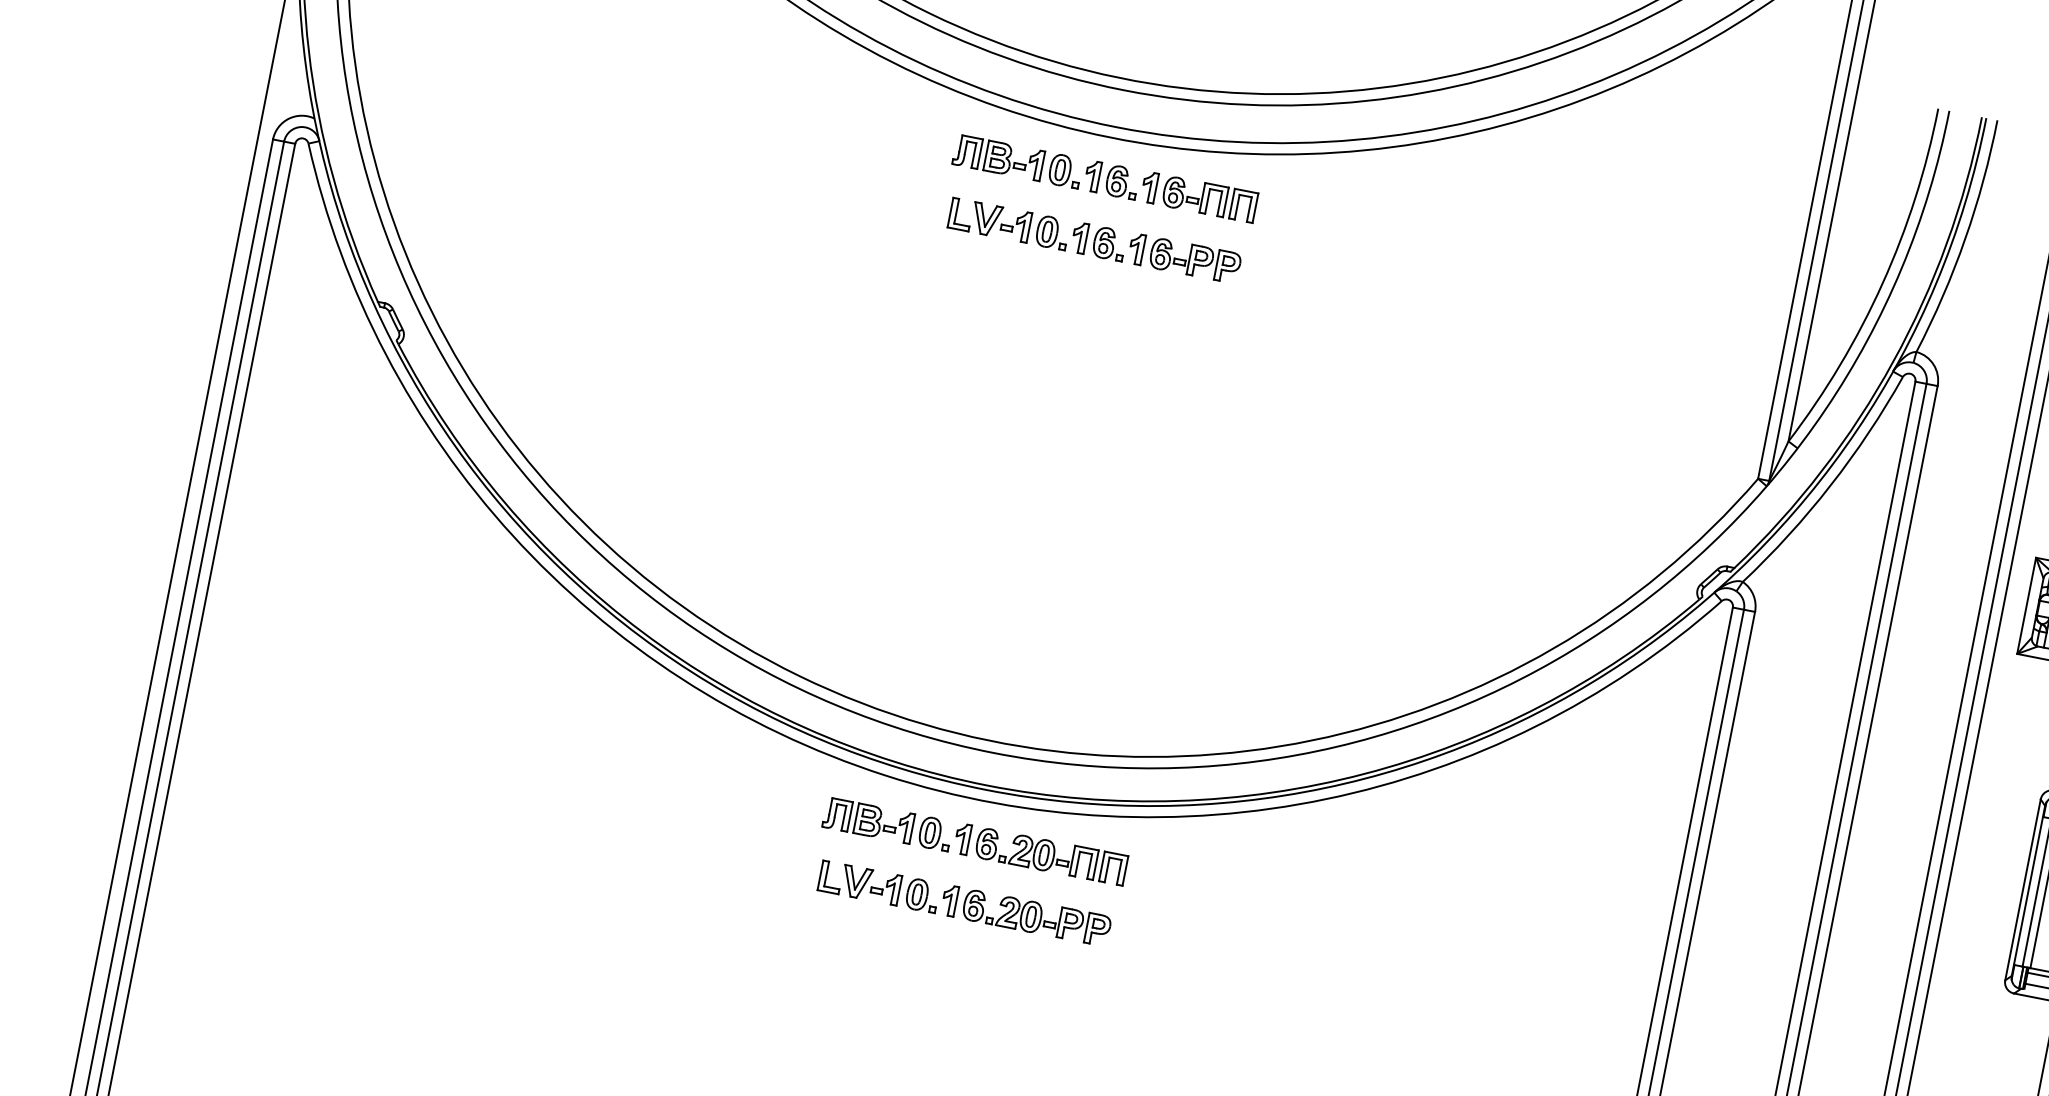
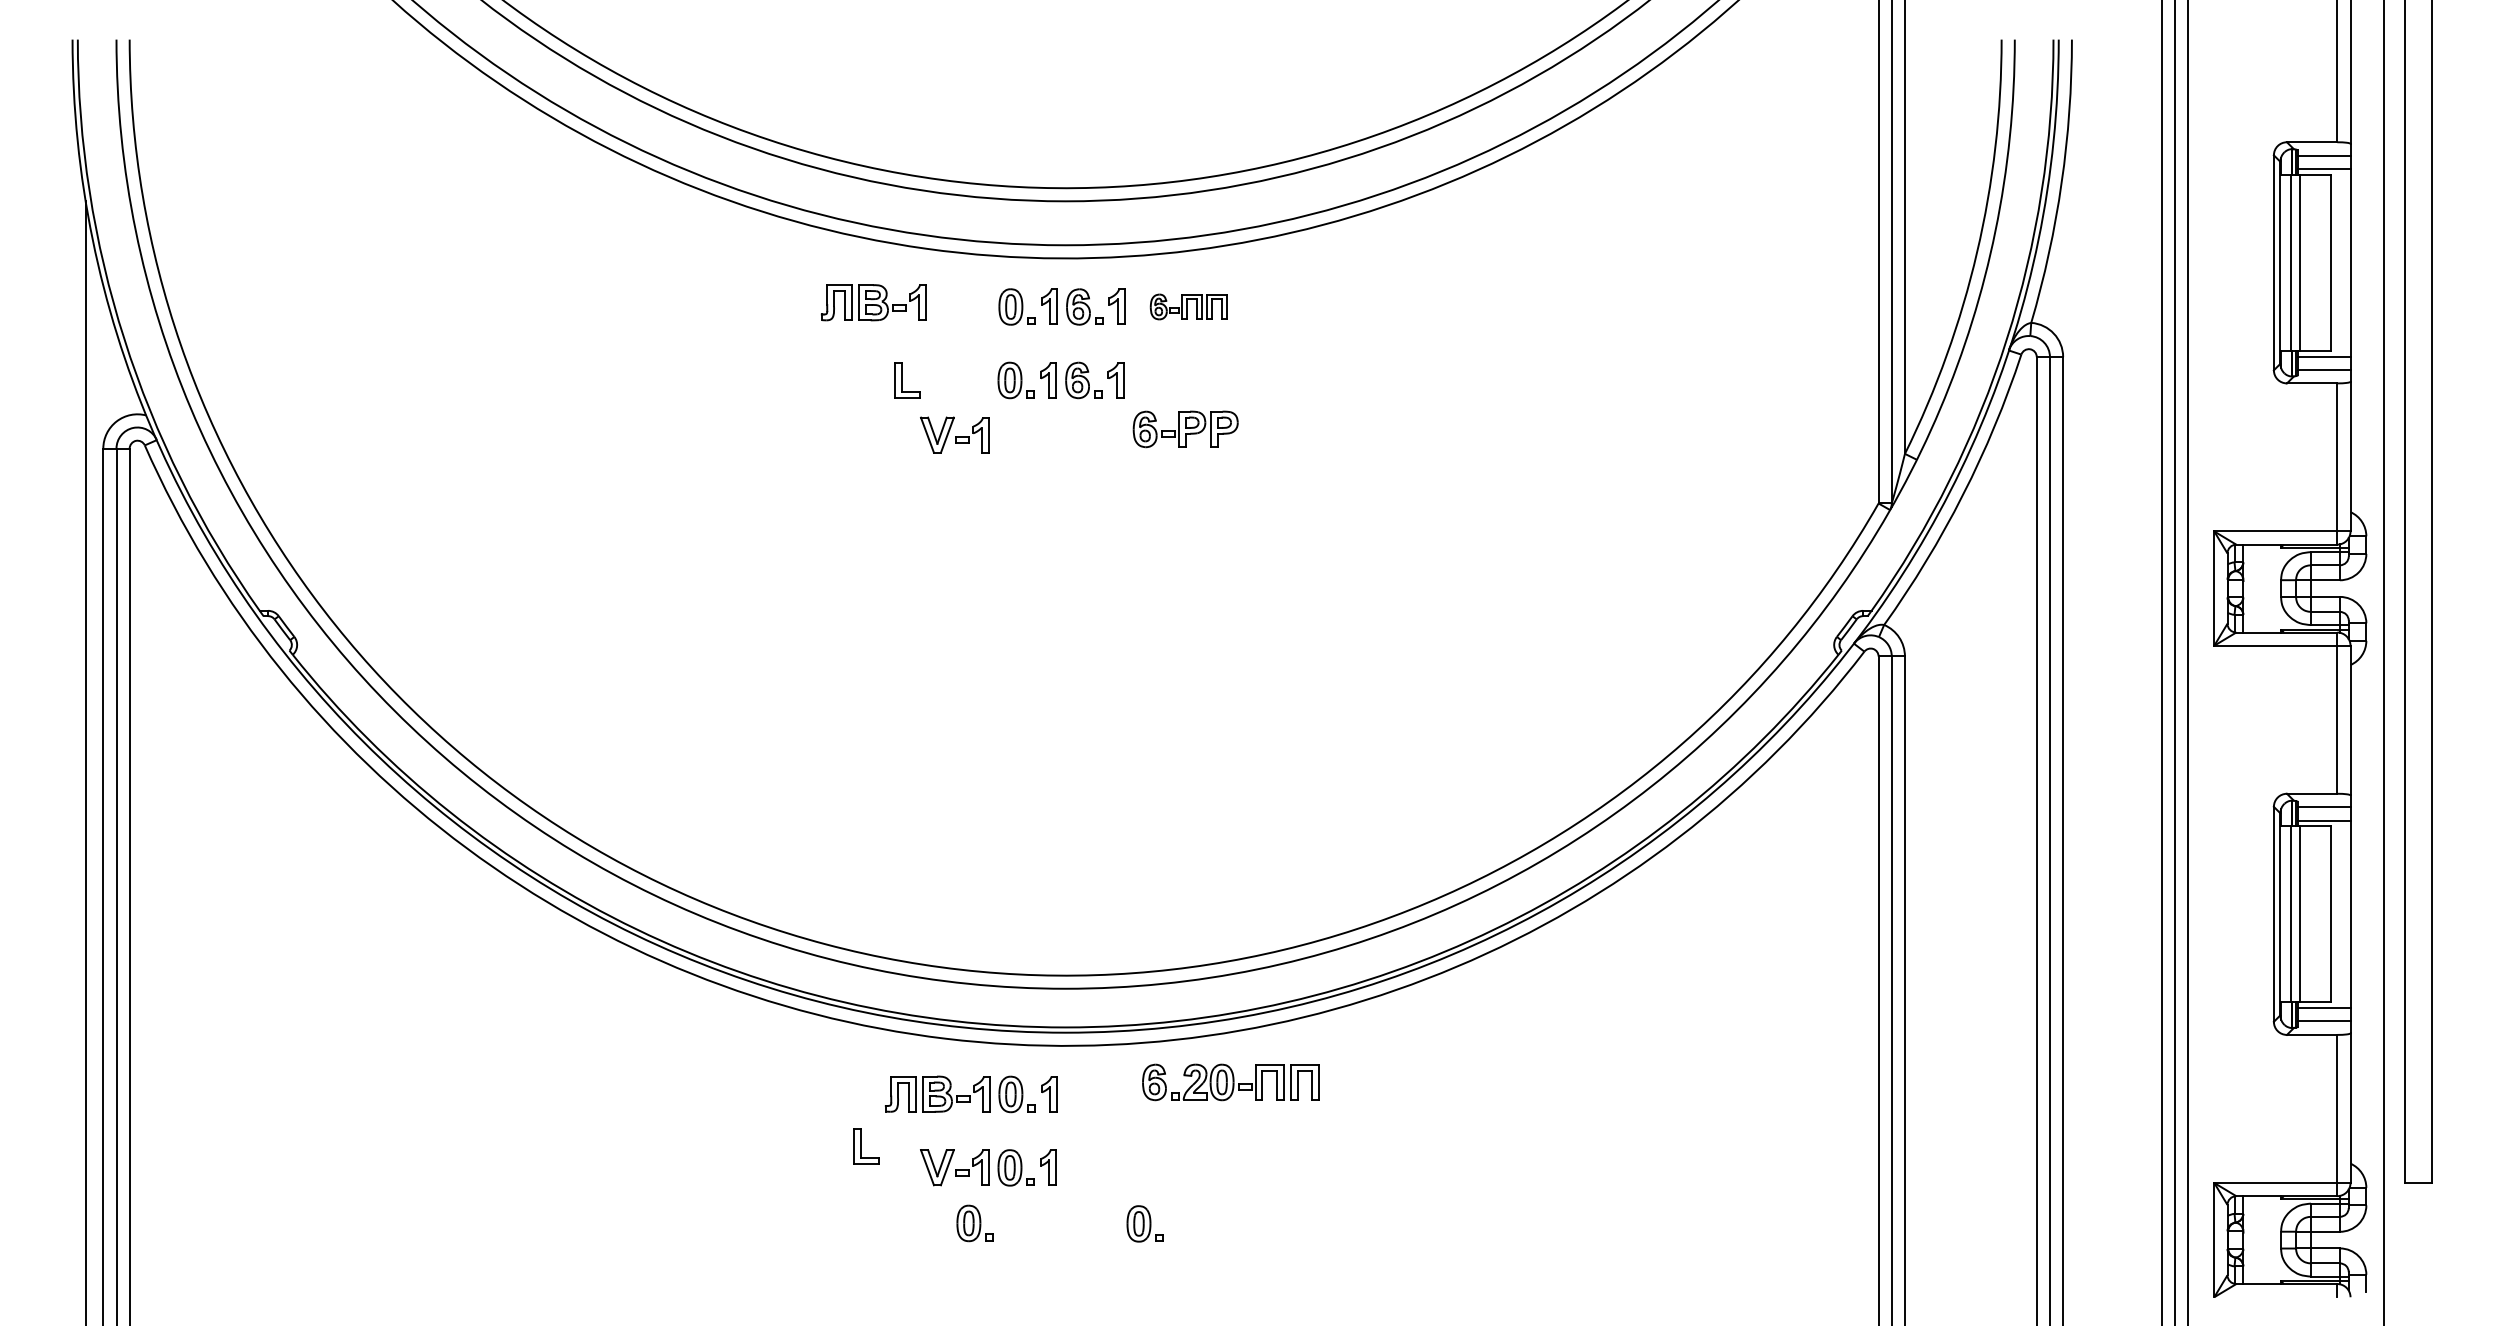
part: (998, 157) -> (873, 302), moved
part: (1209, 199) -> (1188, 306), size x0.7
part: (1000, 221) -> (954, 434), moved
part: (1195, 260) -> (1185, 429), moved
part: (1051, 856) -> (1230, 1082), moved
part: (831, 877) -> (866, 1146), moved
part: (1036, 917) -> (1151, 1167), removed
part: (878, 935) -> (974, 1223), added
part: (1021, 963) -> (1144, 1223), added

